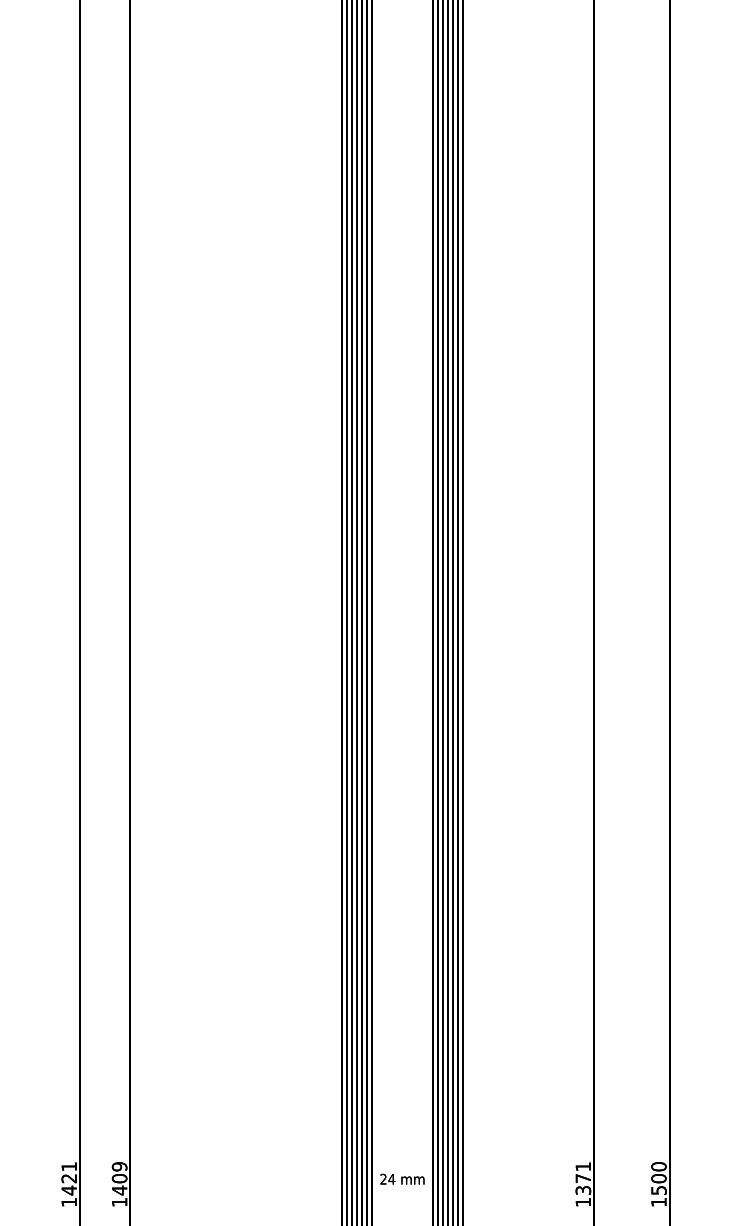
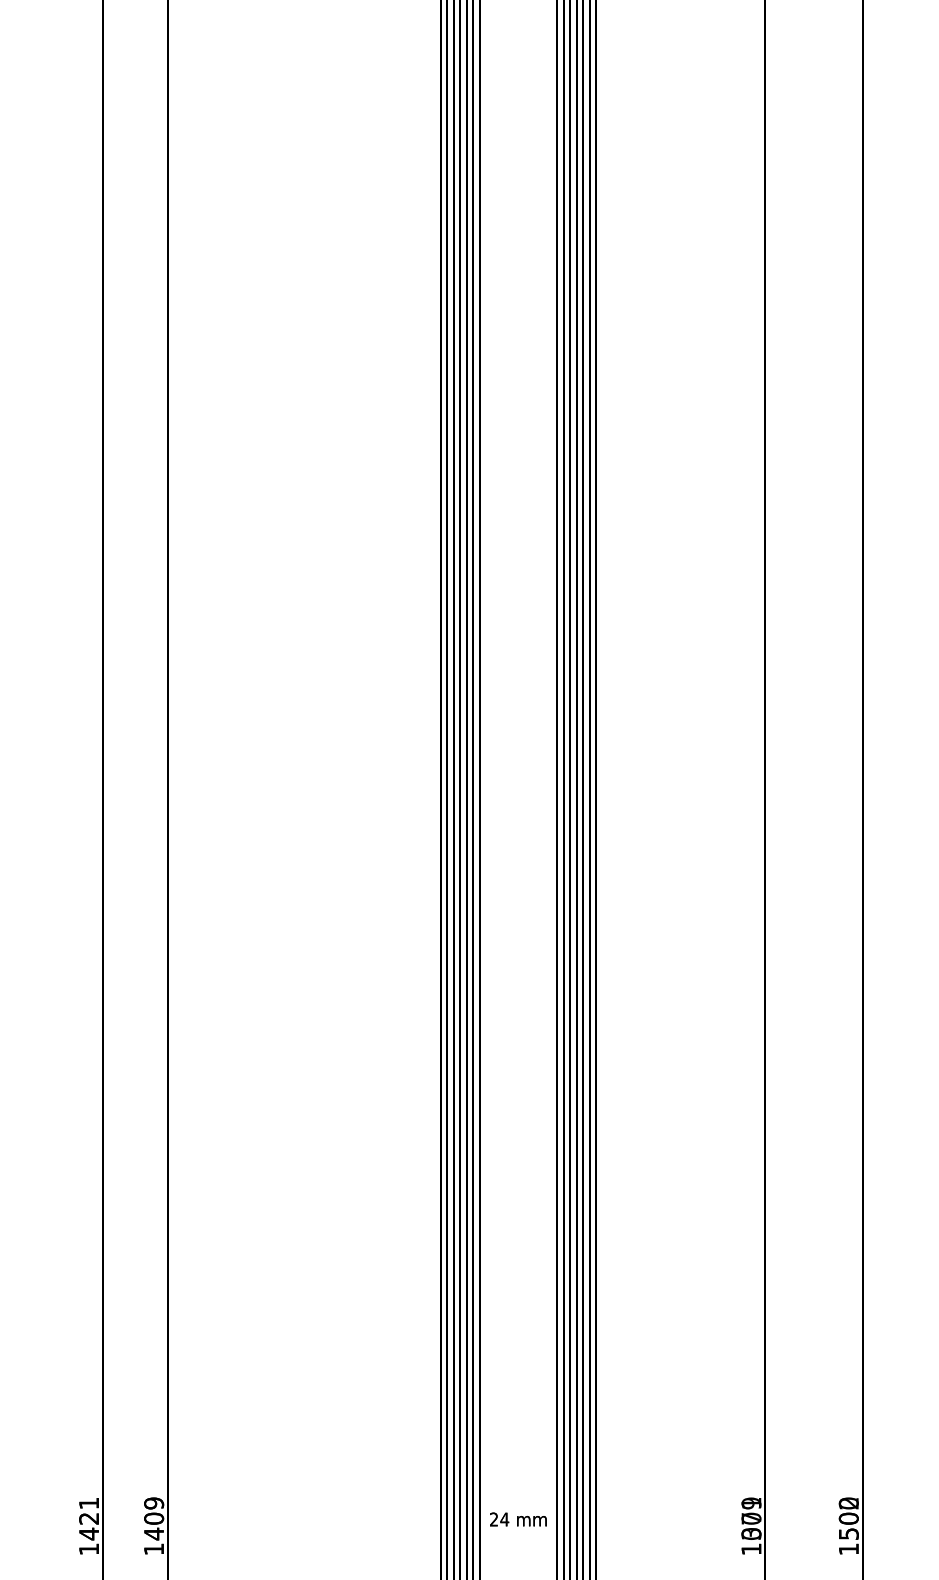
text: (658, 1166) -> (848, 1503), 1500 -> 1502
text: (583, 1178) -> (751, 1518), 1371 -> 1009

